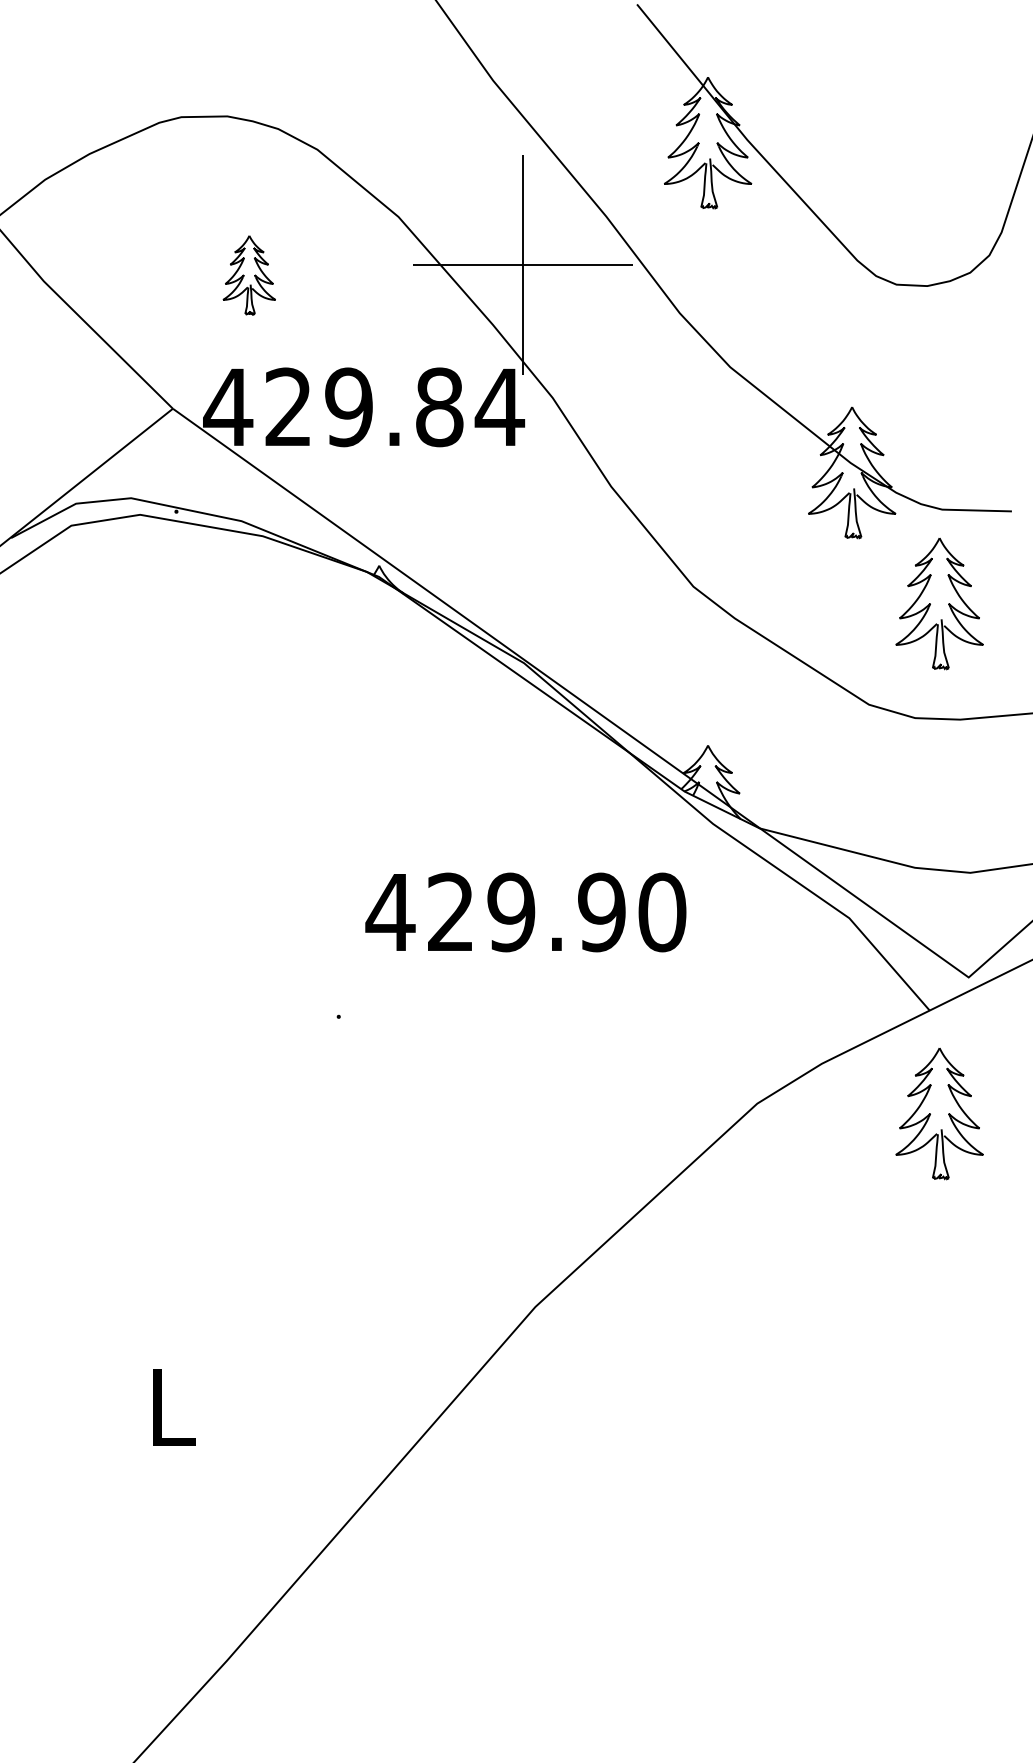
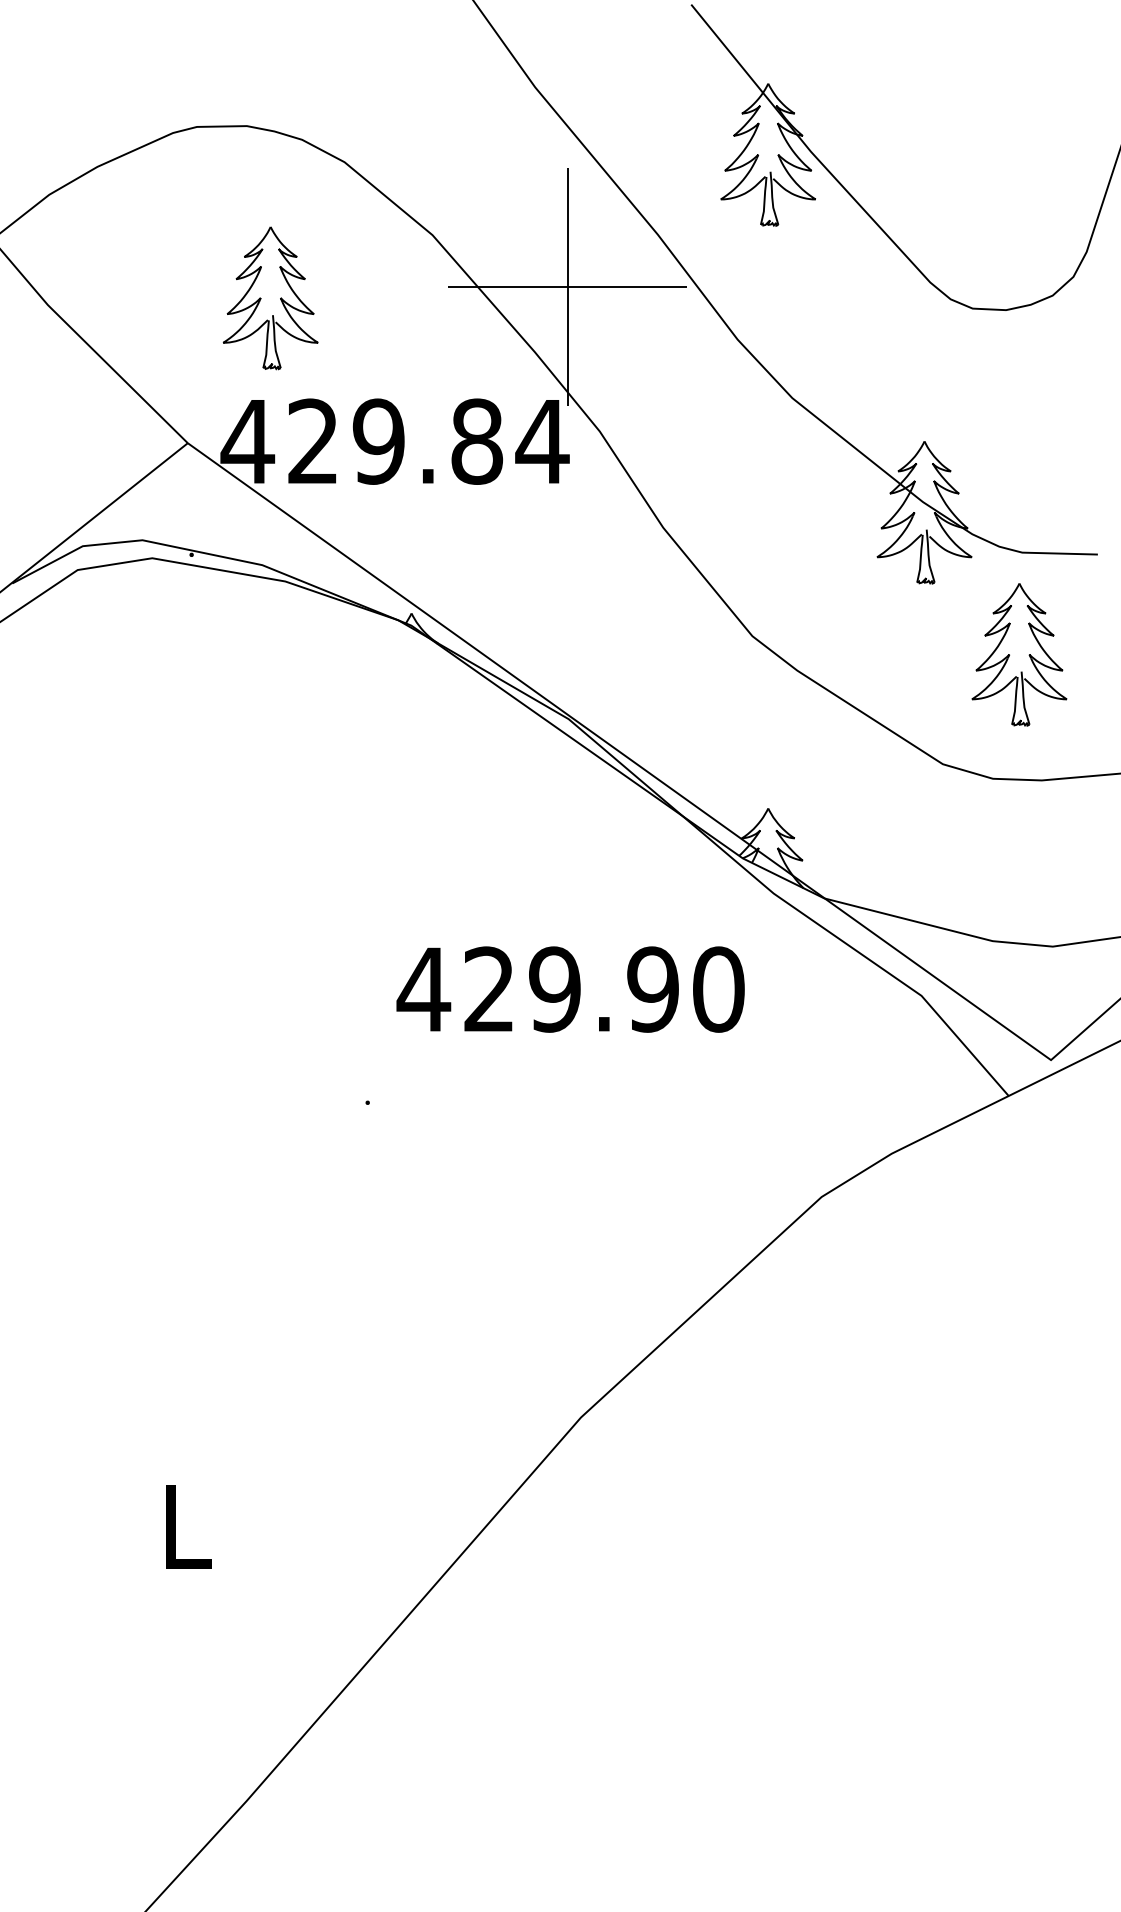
part: (249, 275) -> (270, 298), size x1.67
part: (939, 1113) -> (1019, 1207), removed

